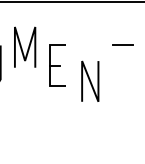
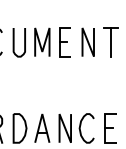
line: (22, 46) -> (40, 41), moved
line: (123, 66) -> (111, 42), added
line: (89, 80) -> (87, 41), moved

